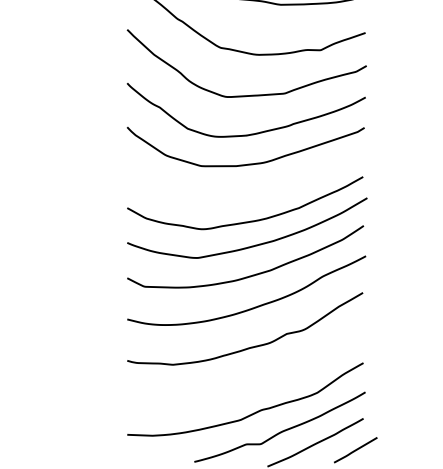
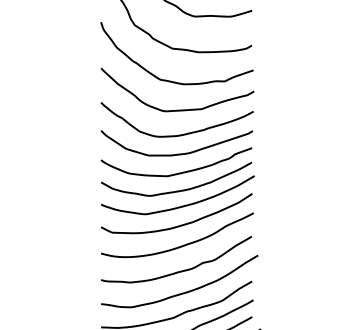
curve: (248, 192) -> (178, 172), added
curve: (254, 380) -> (182, 292), added

